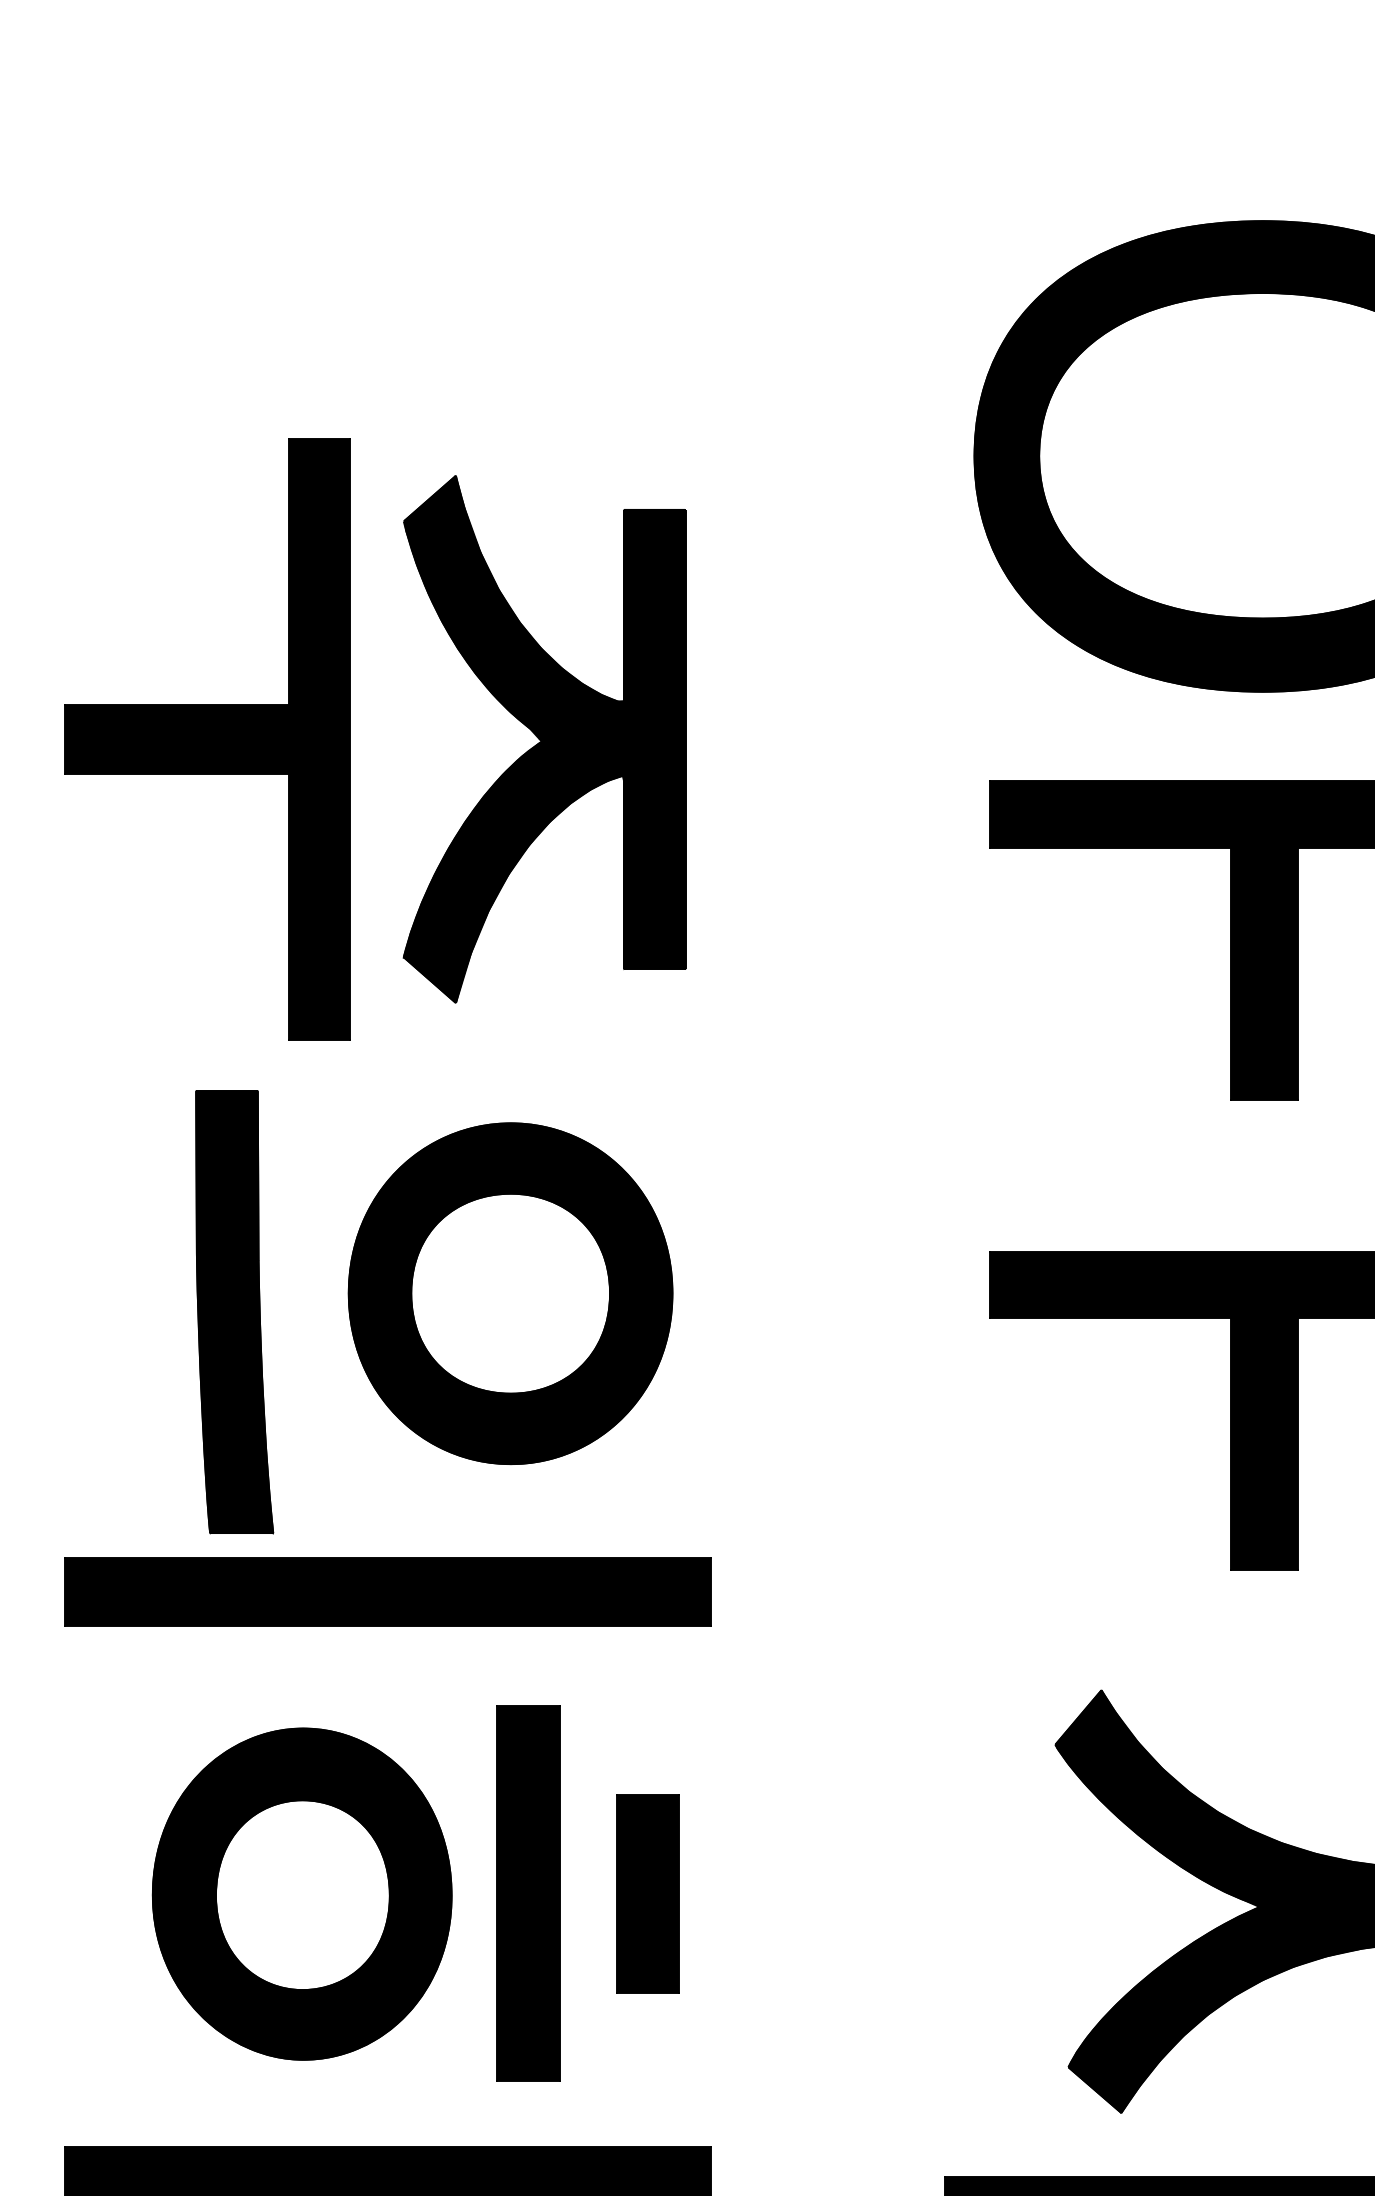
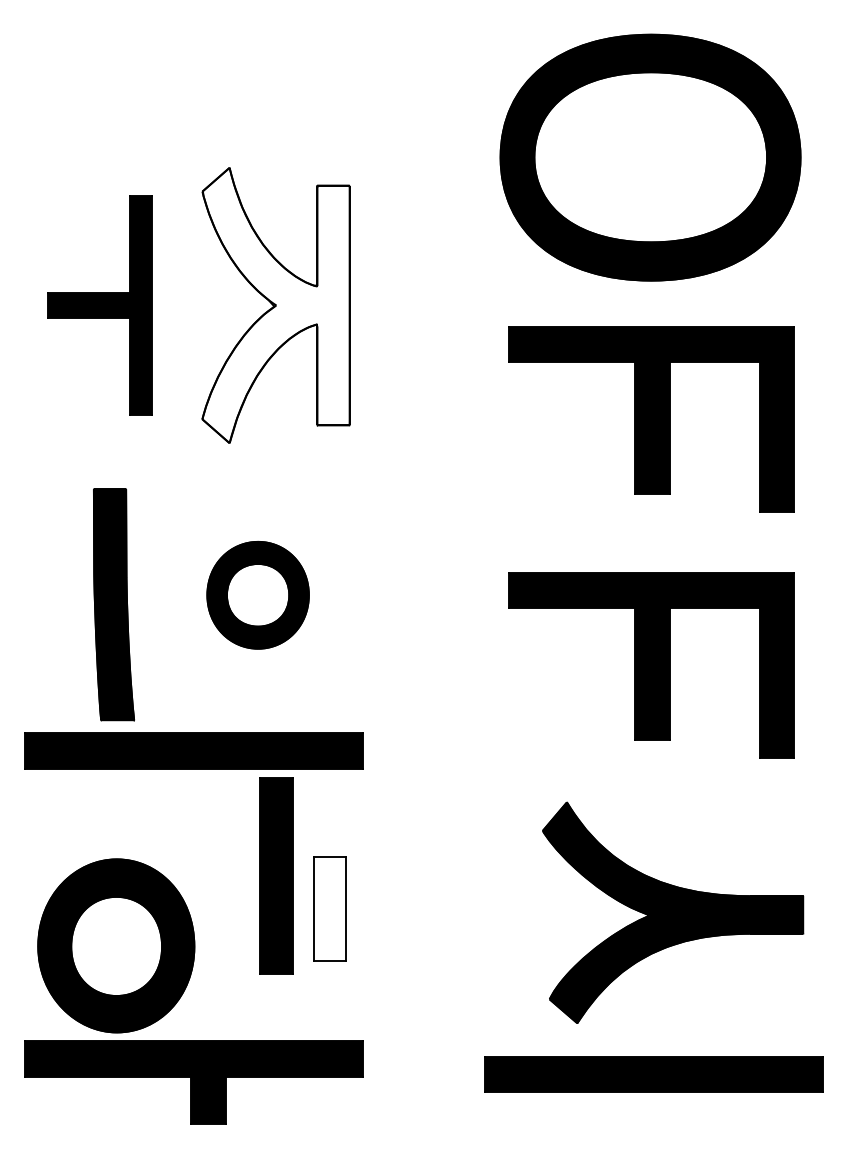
part: (206, 739) -> (99, 305), size x0.7
fill: (543, 739) -> (275, 305), removed
part: (509, 1294) -> (257, 595), size x0.6
part: (302, 1893) -> (116, 945), moved
part: (528, 1893) -> (276, 875), moved
fill: (648, 1893) -> (330, 908), removed

